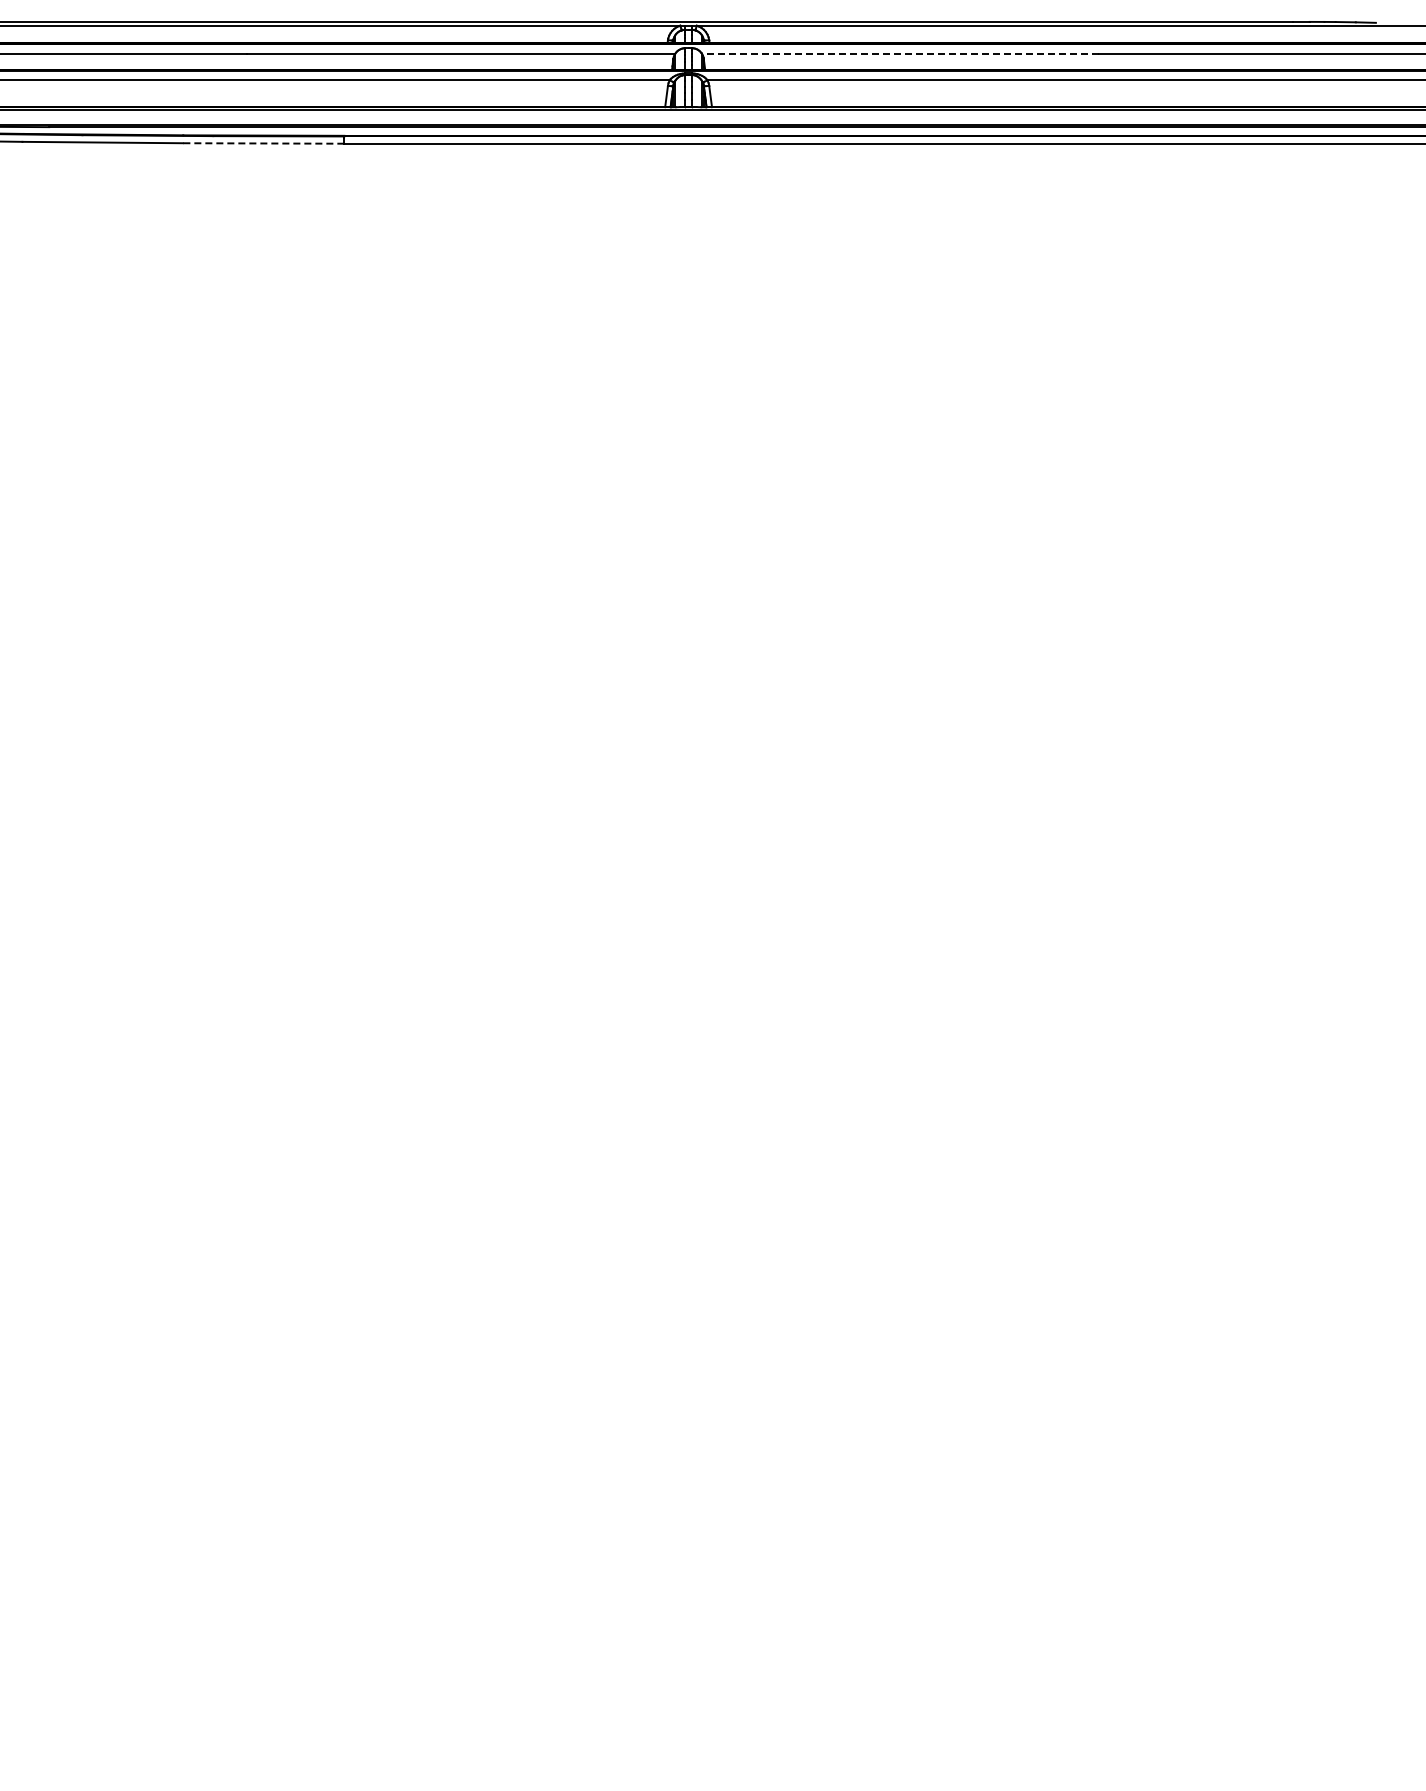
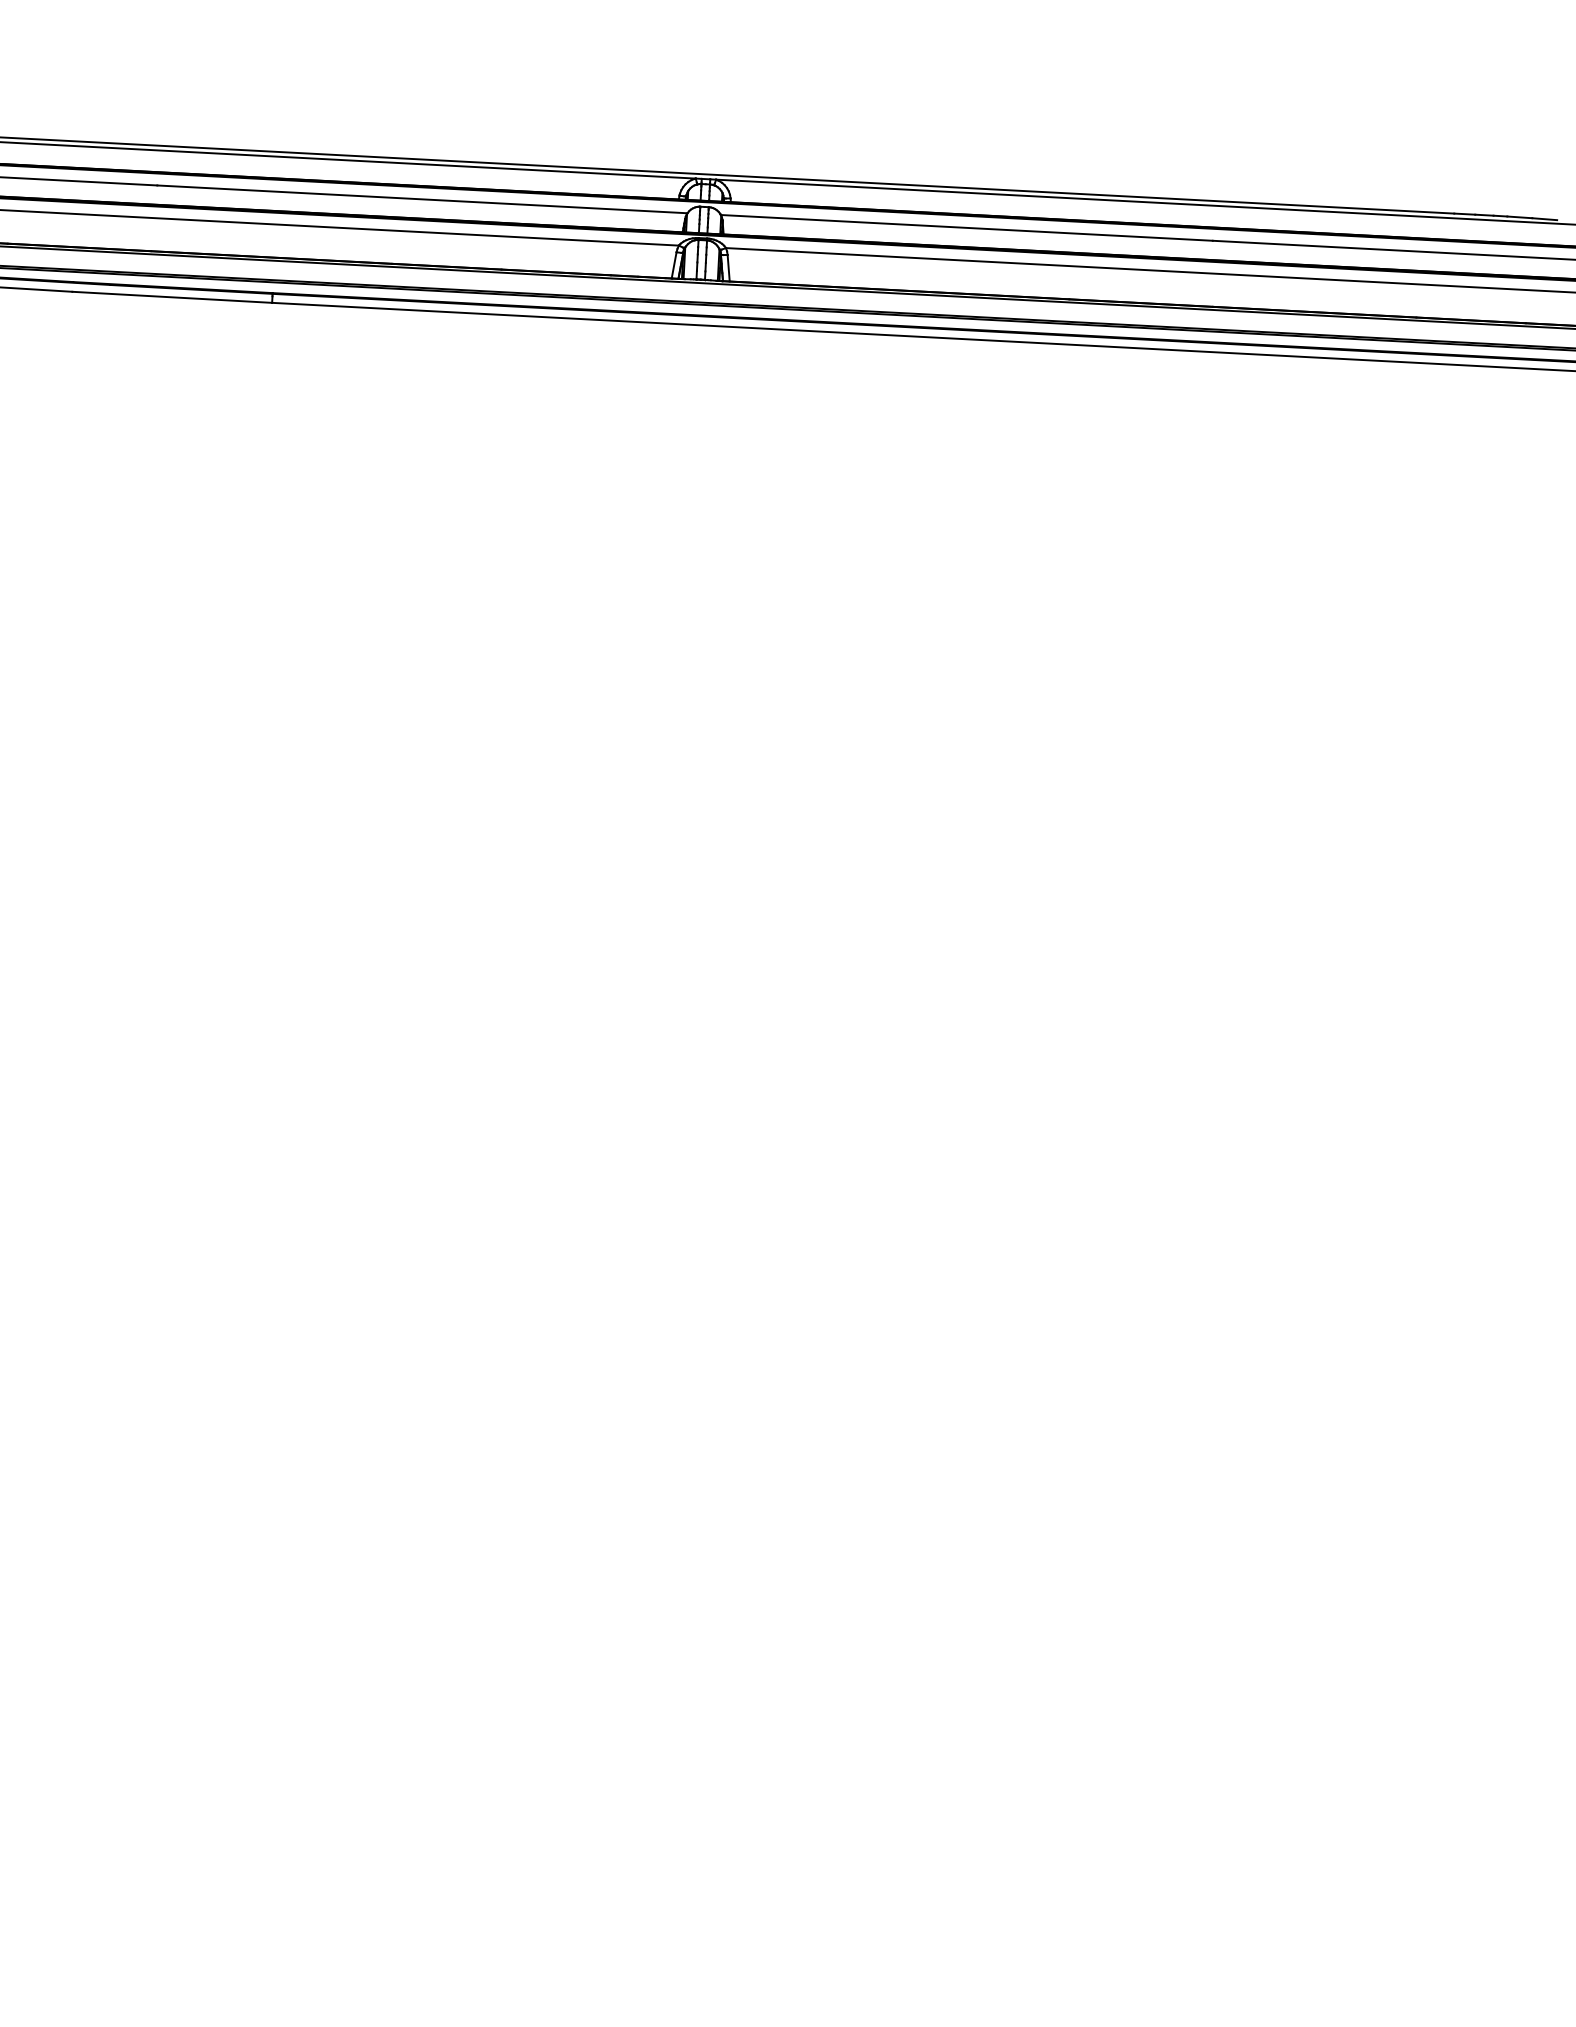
line: (900, 54) -> (966, 228), dashed -> solid
line: (263, 143) -> (172, 297), dashed -> solid

